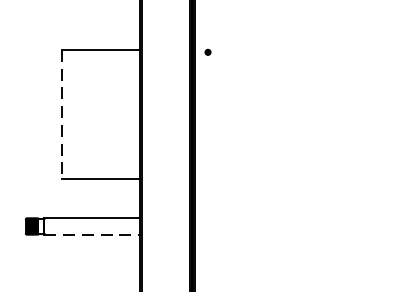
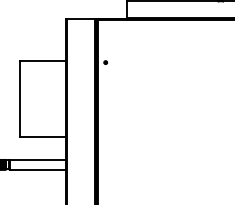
line: (61, 115) -> (19, 99), dashed -> solid
line: (93, 234) -> (38, 169), dashed -> solid

